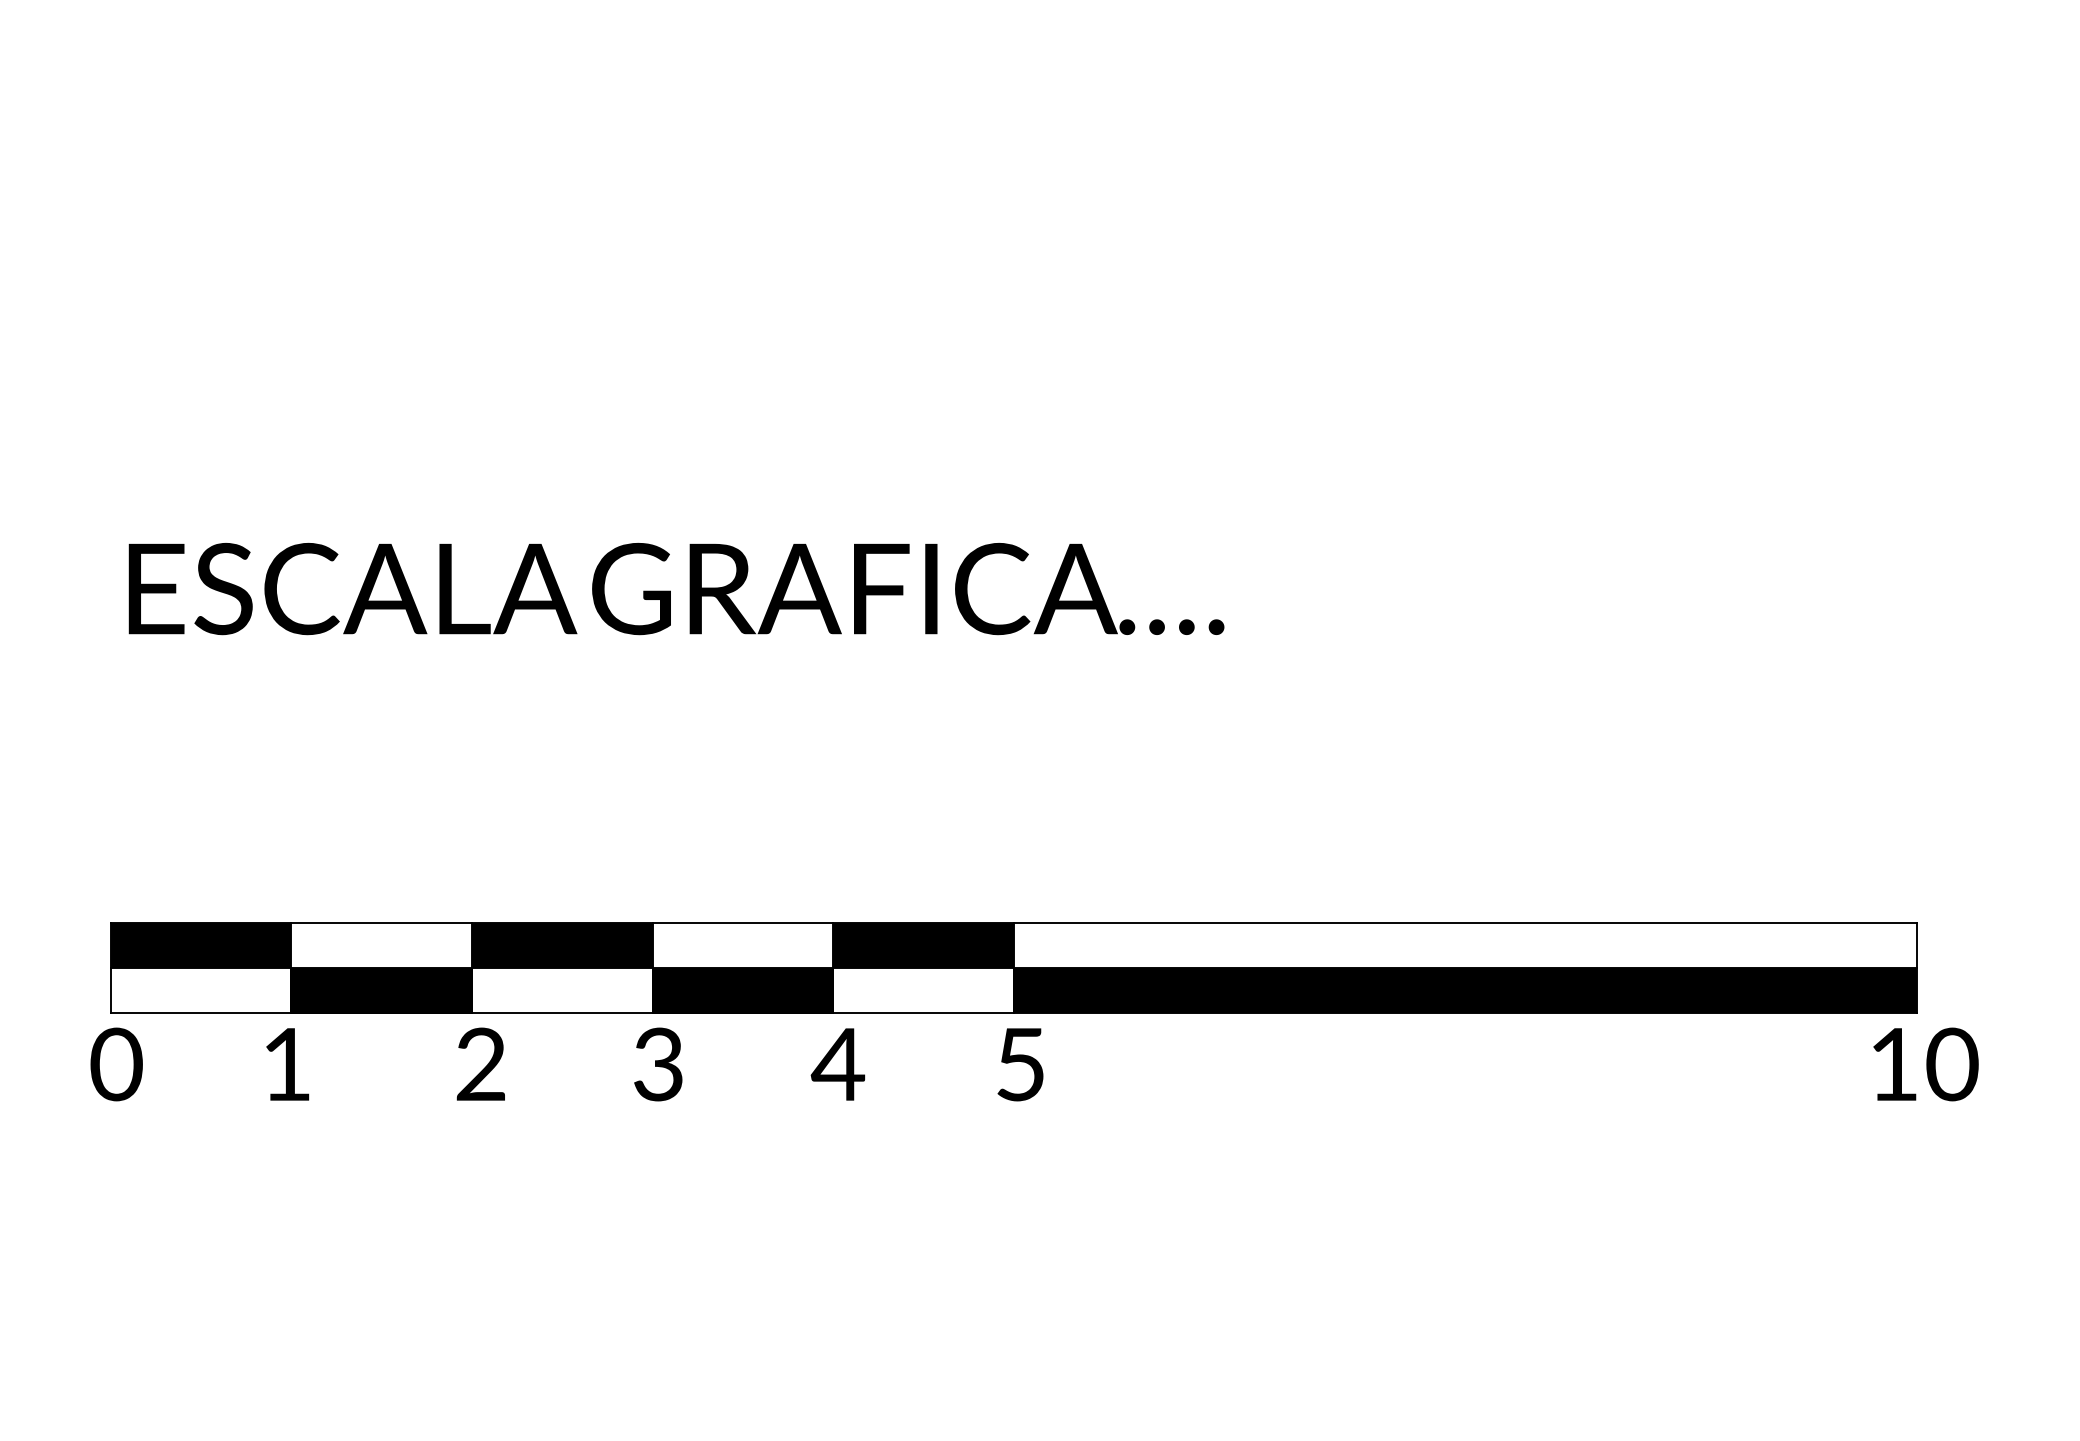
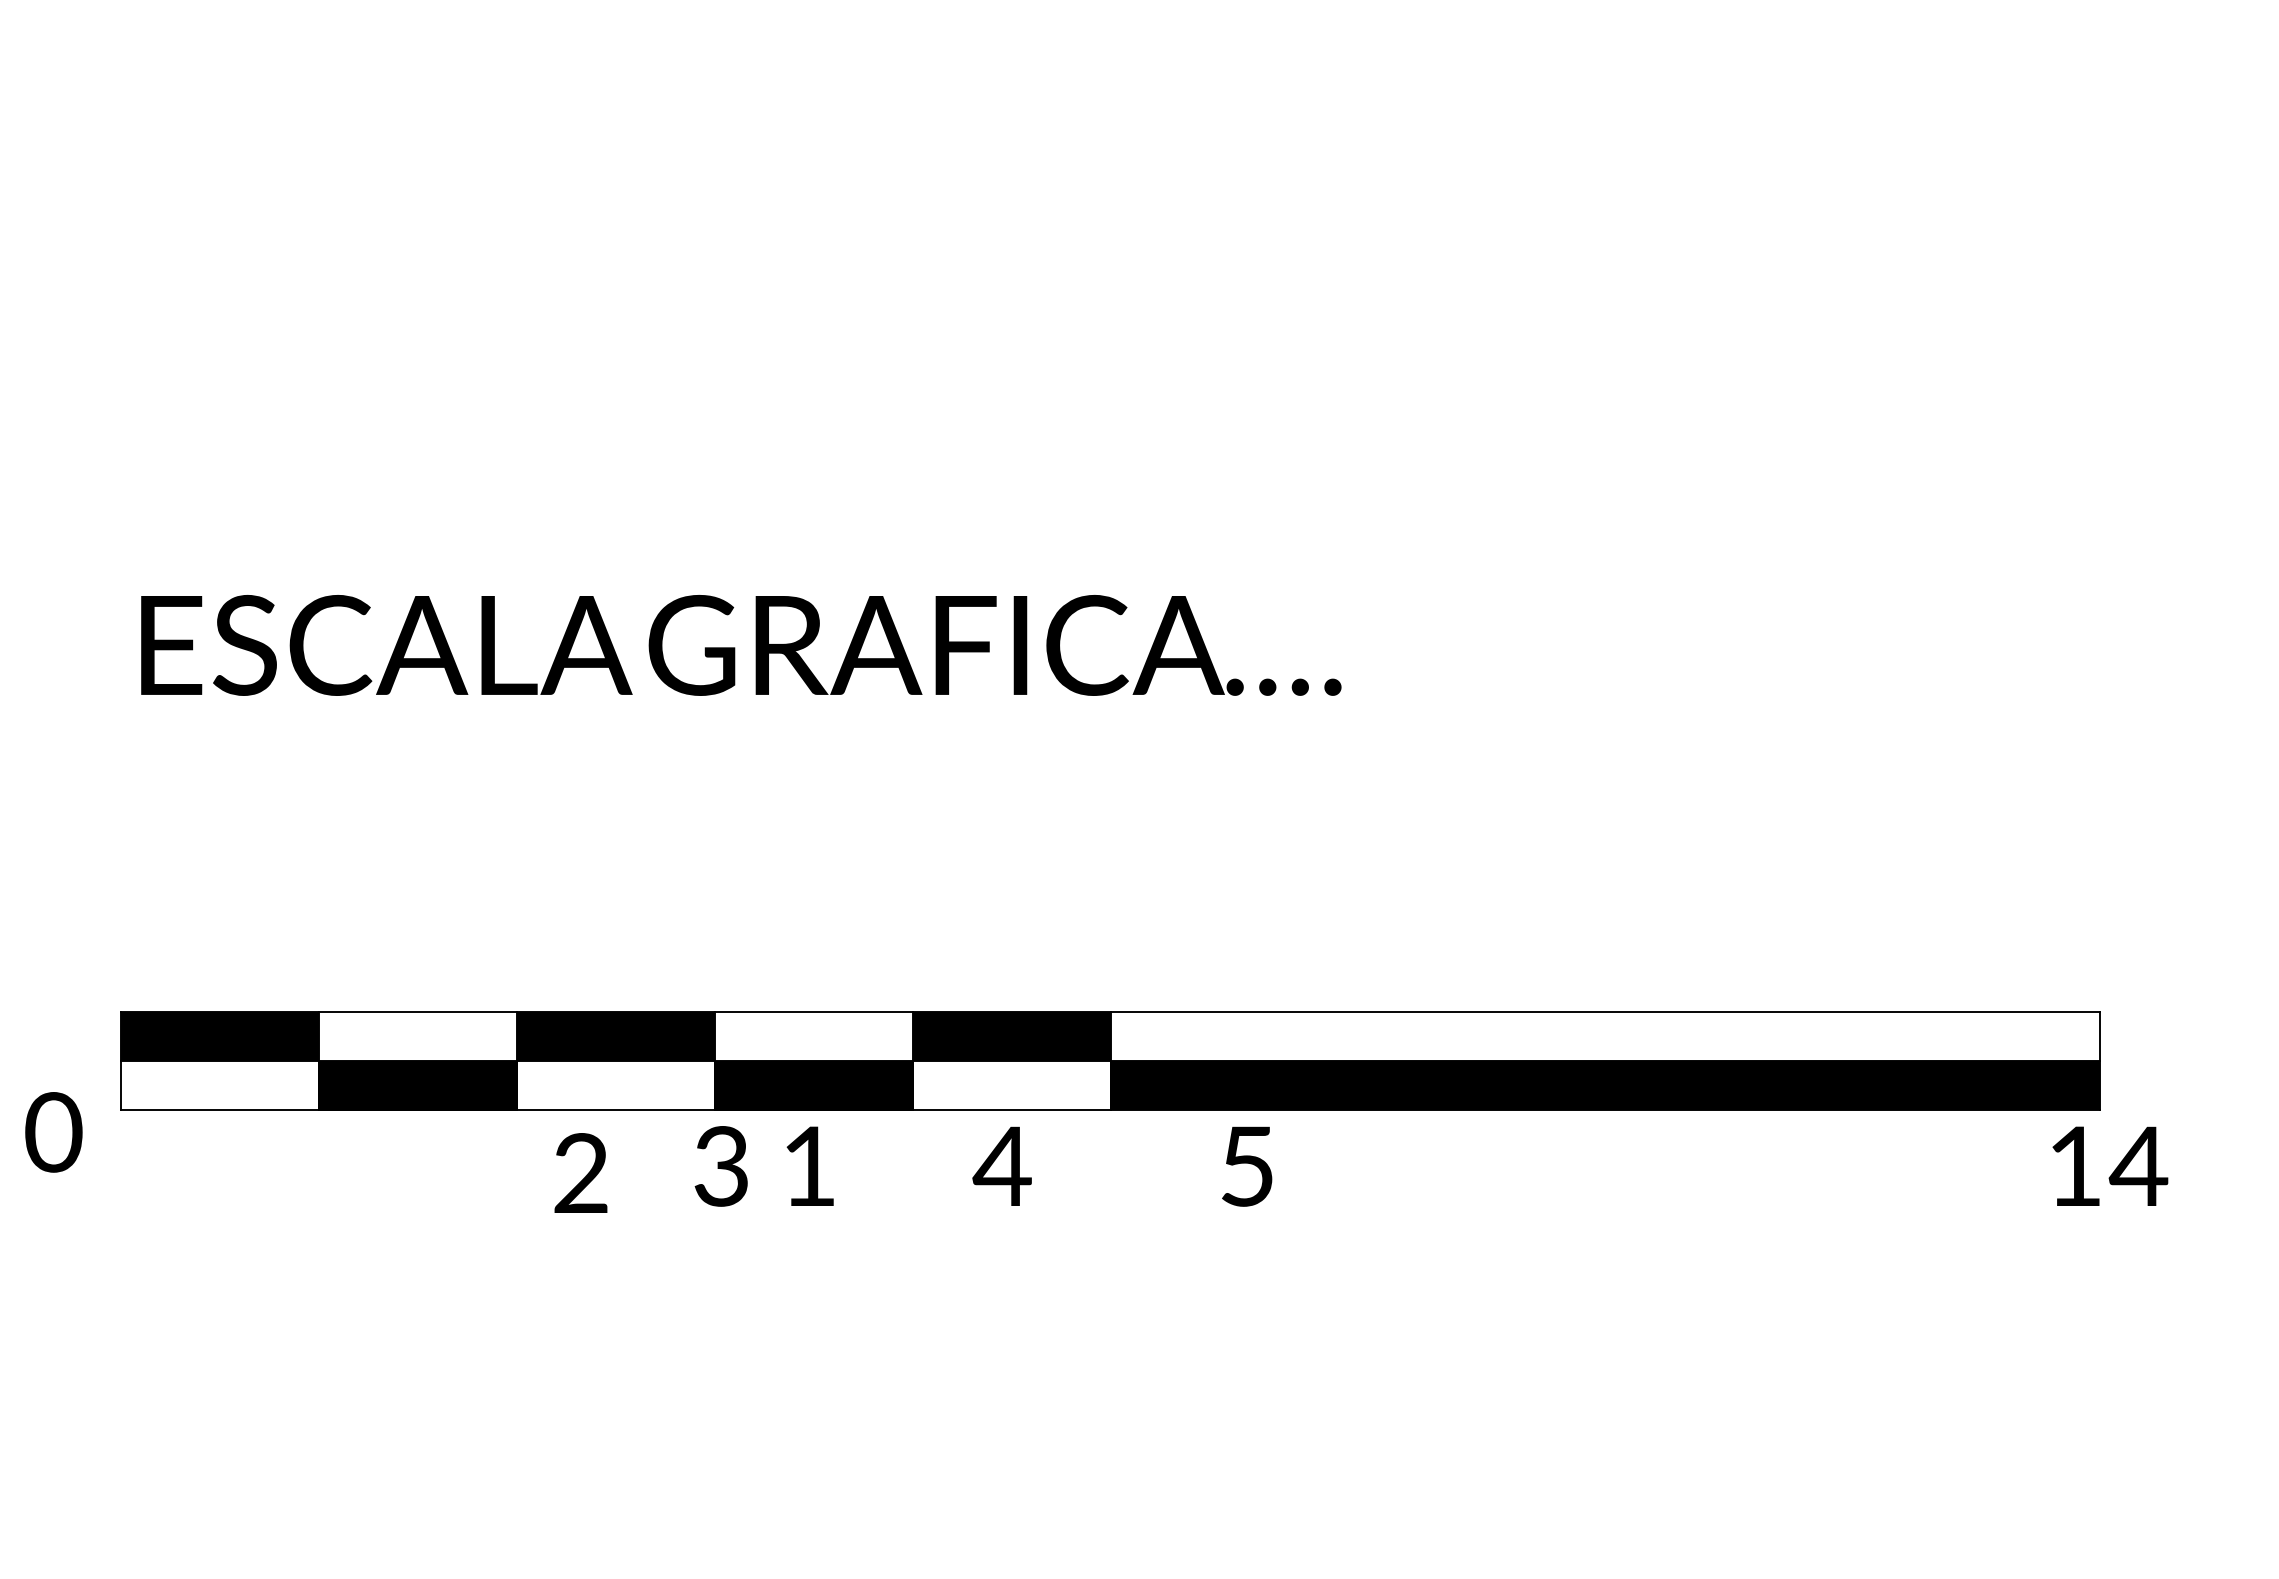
text: (287, 1063) -> (809, 1165), moved
text: (480, 1063) -> (580, 1172), moved
text: (837, 1063) -> (1001, 1165), moved
text: (116, 1064) -> (53, 1132), moved
text: (1020, 1064) -> (1247, 1166), moved
text: (1951, 1064) -> (2138, 1166), 10 -> 14

